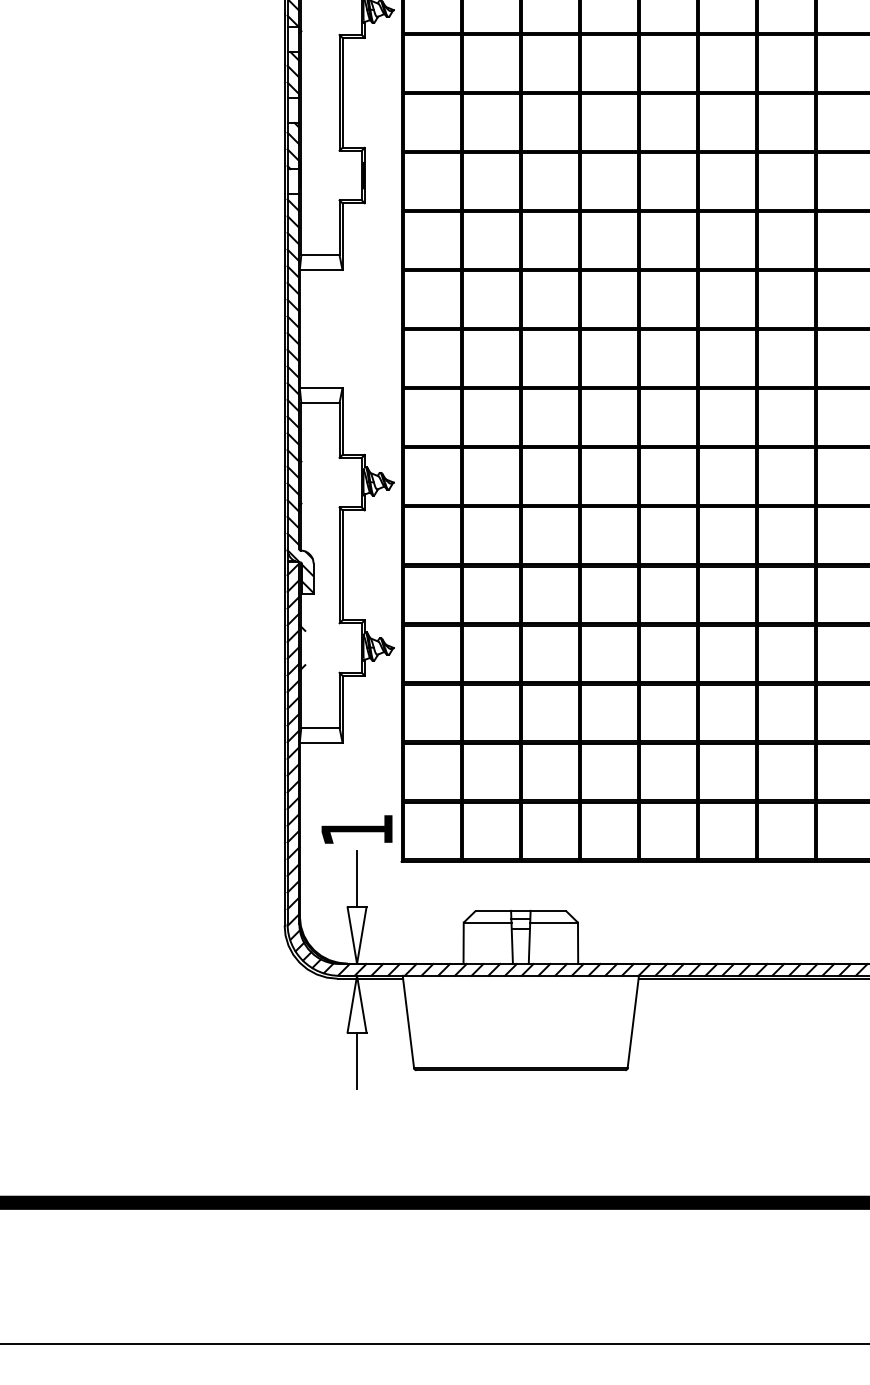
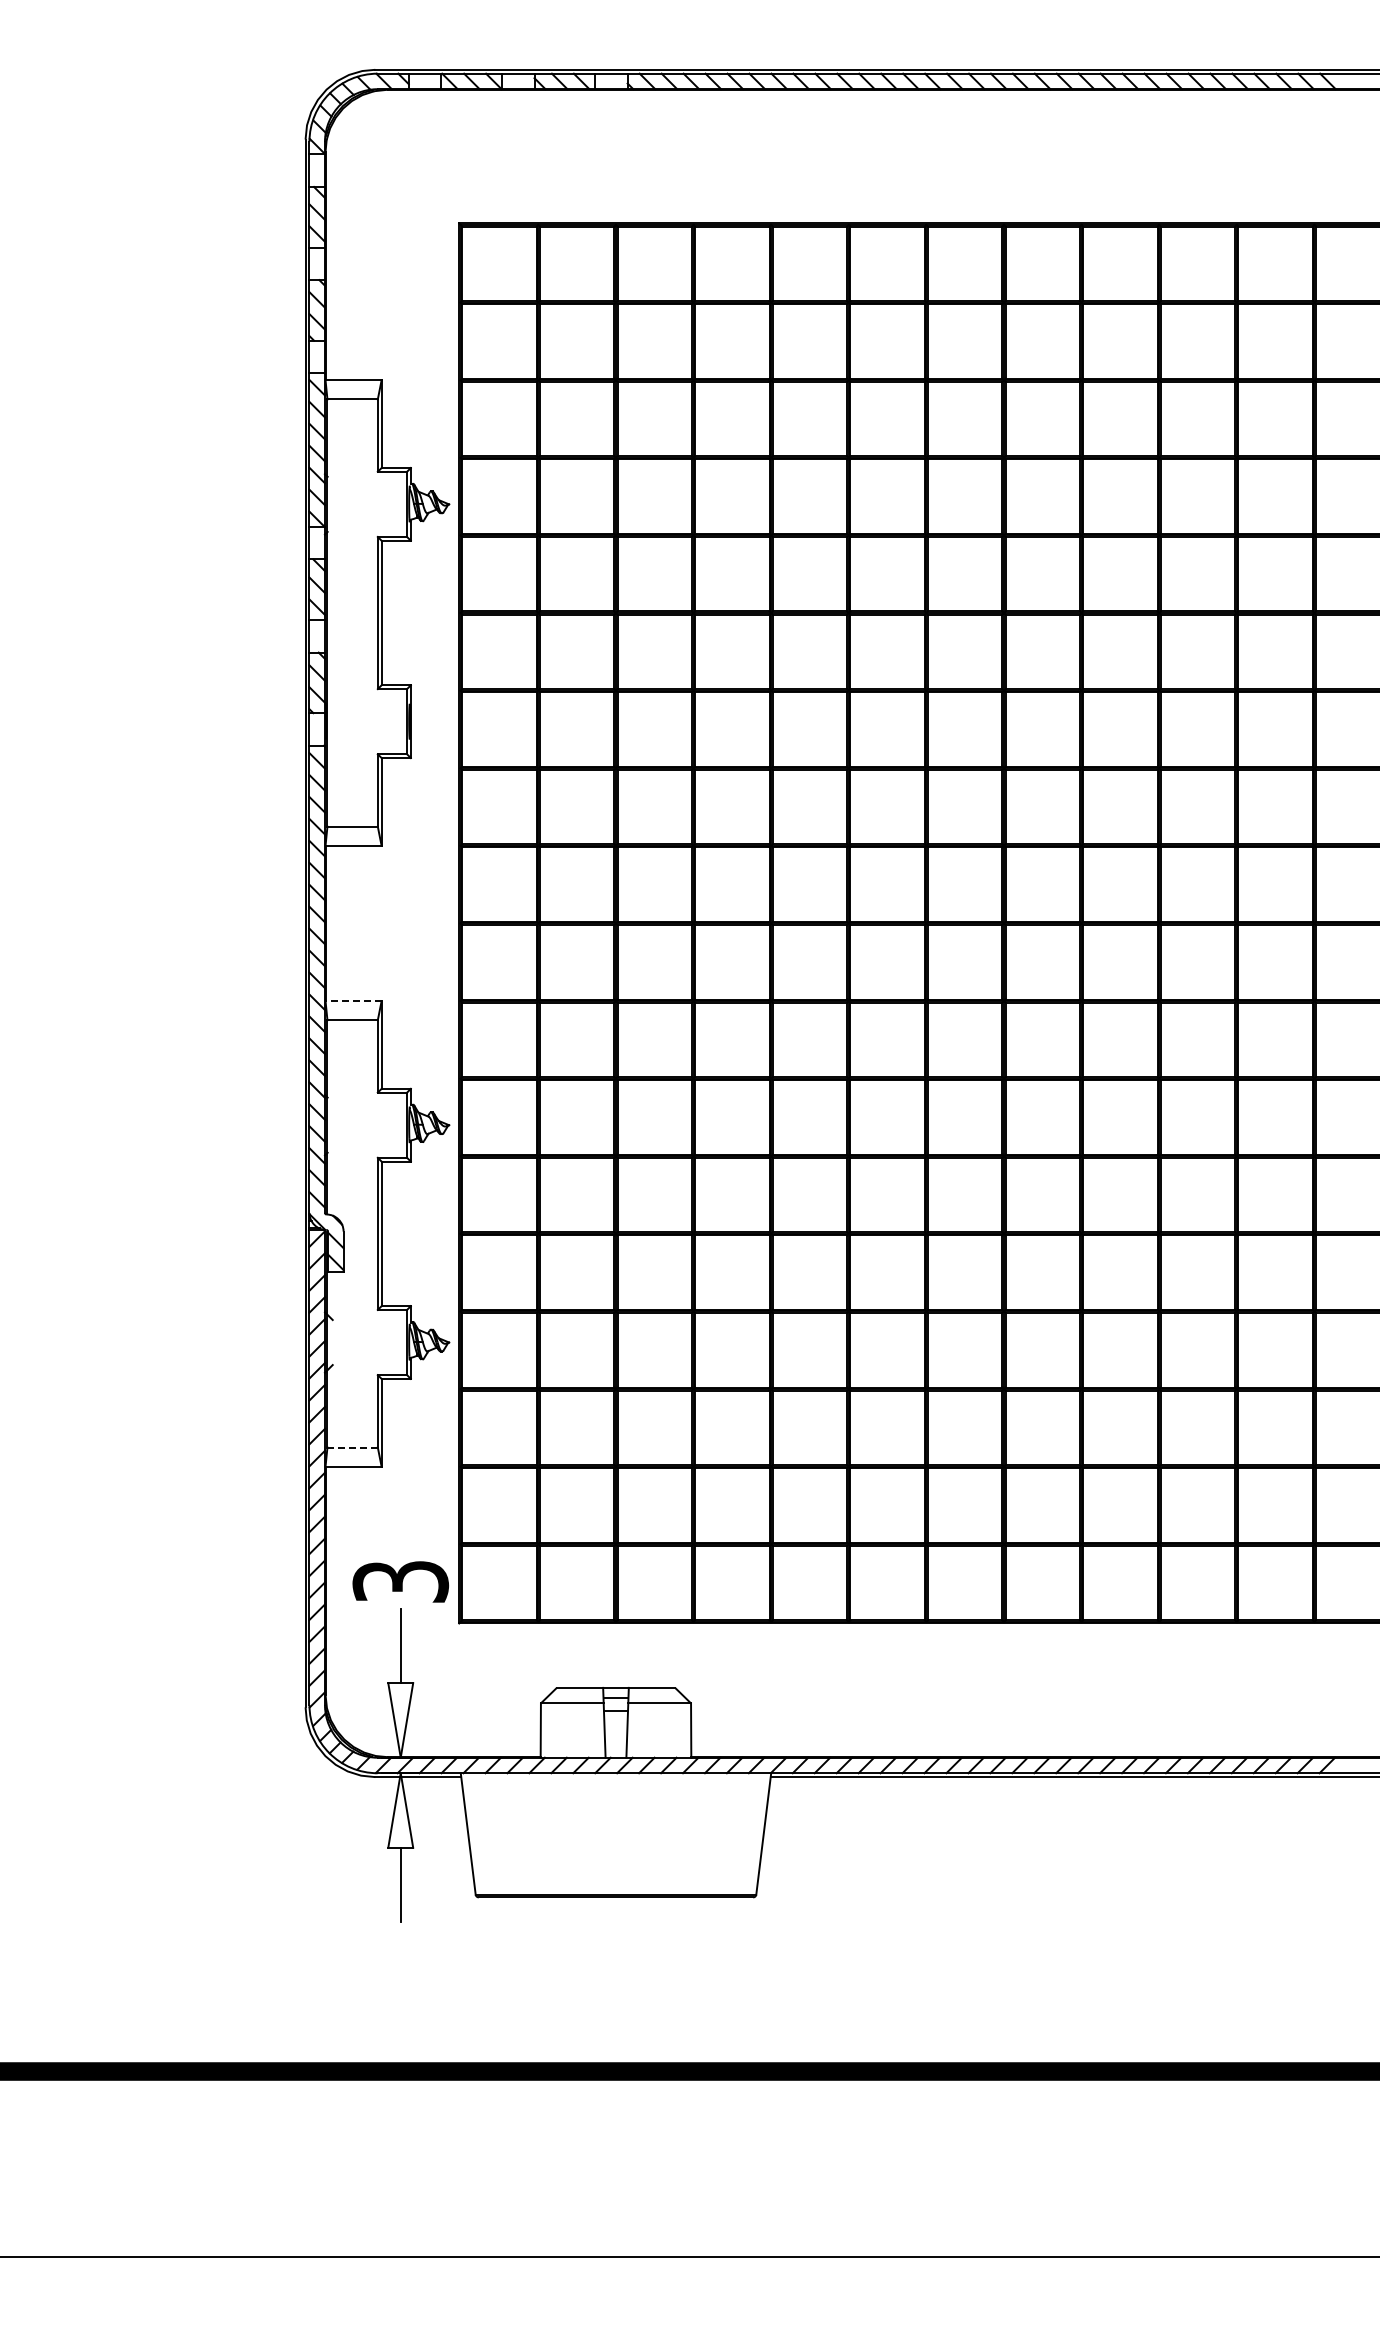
line: (321, 388) -> (353, 1001), solid -> dashed
line: (320, 727) -> (352, 1447), solid -> dashed
text: (356, 829) -> (400, 1581), 1 -> 3

